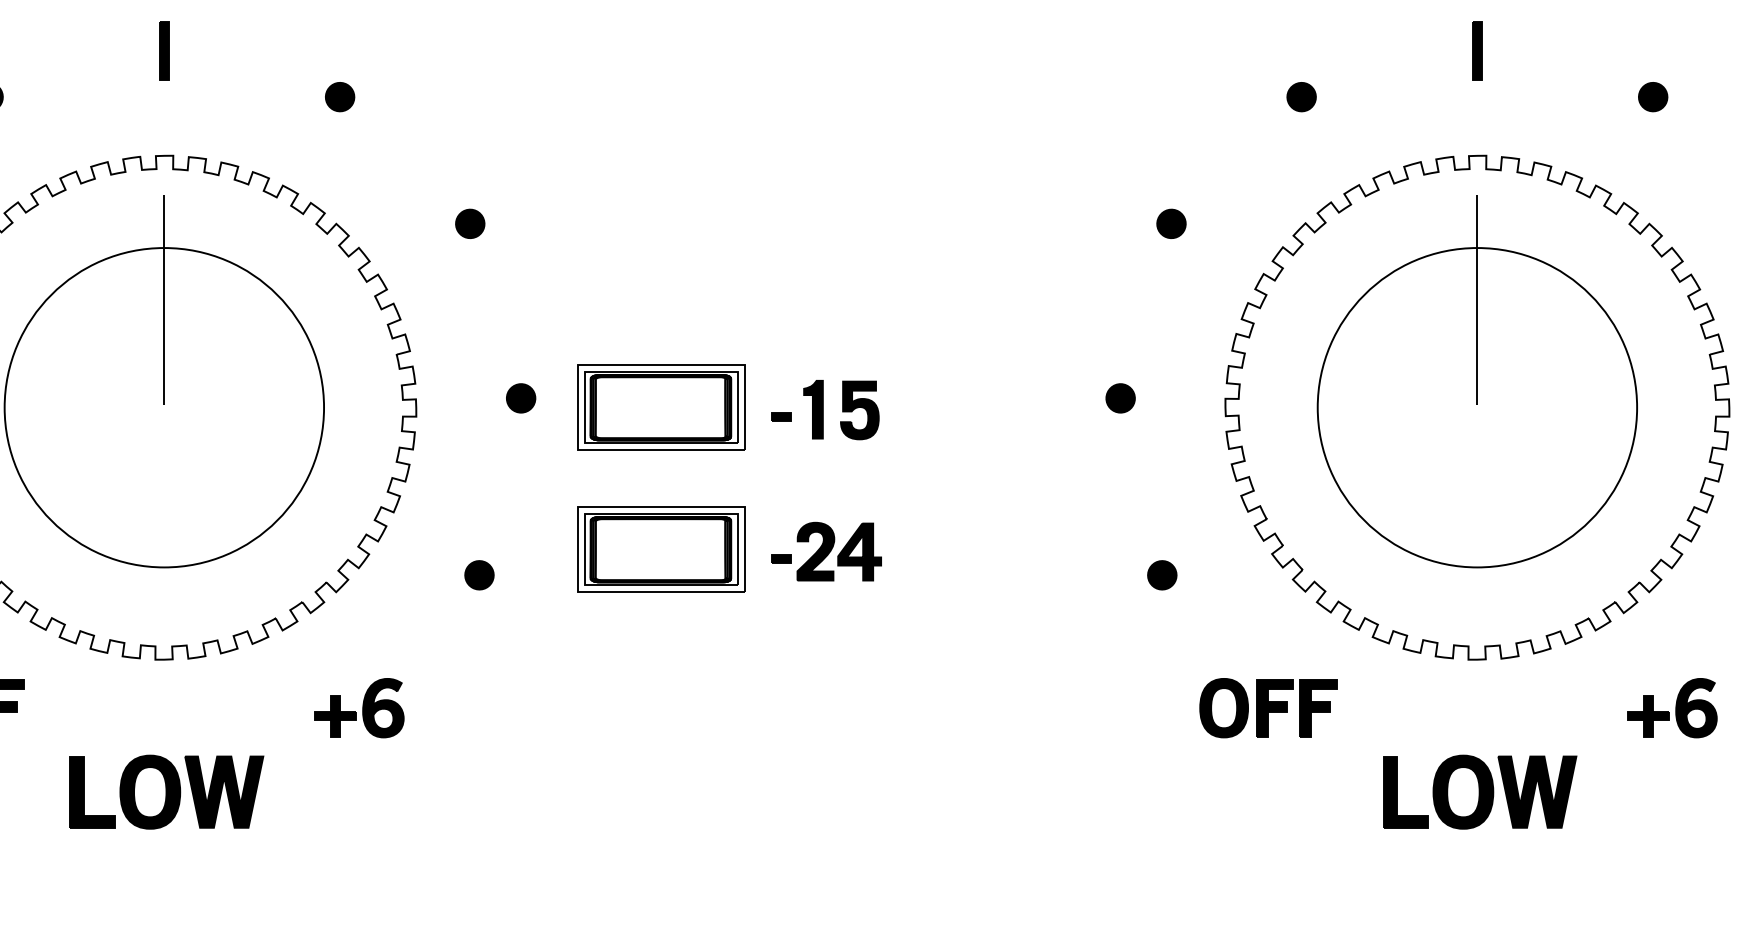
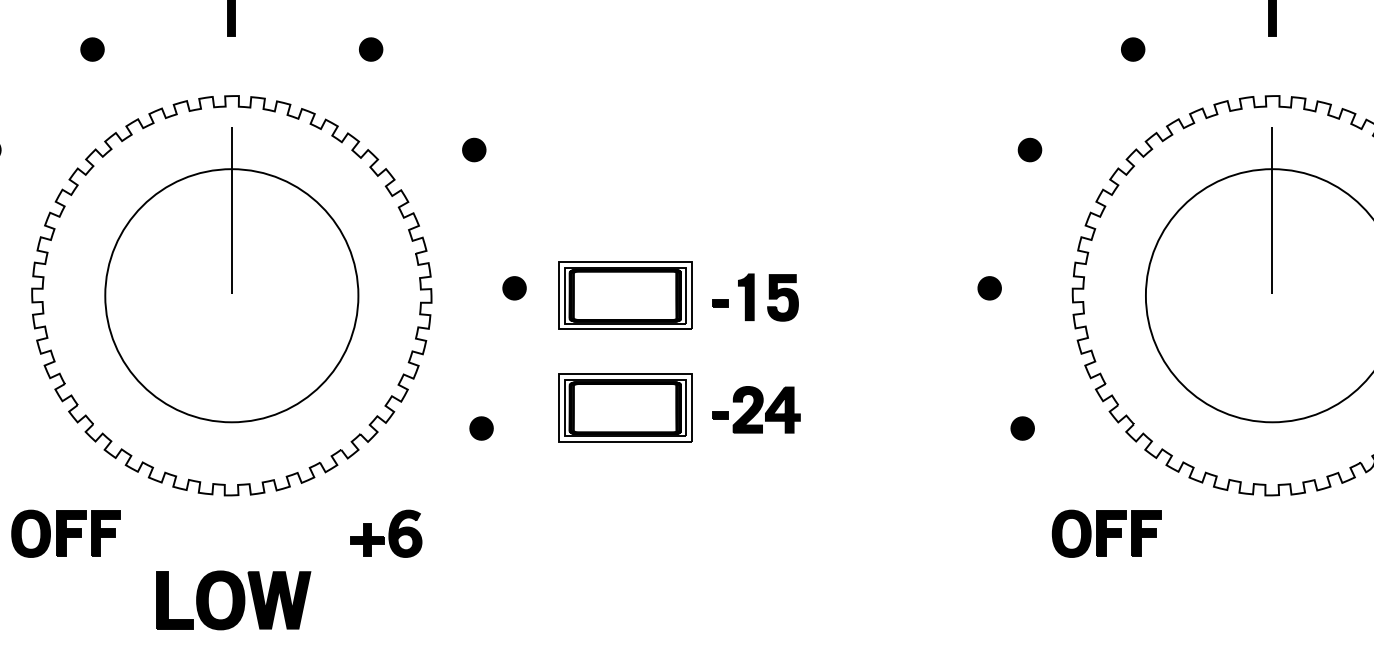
part: (1480, 791) -> (1274, 599), removed

